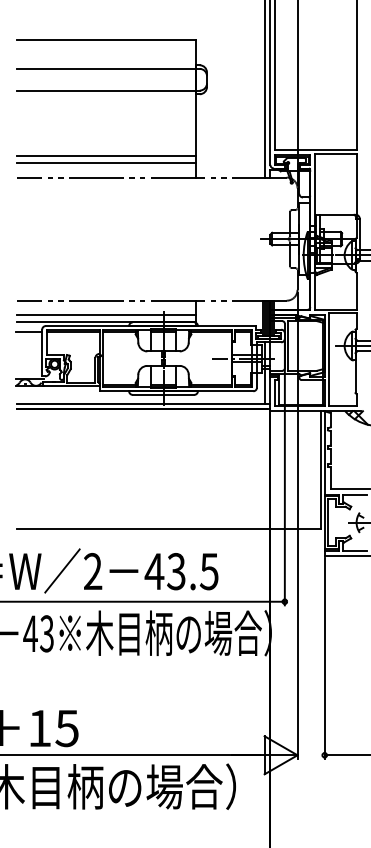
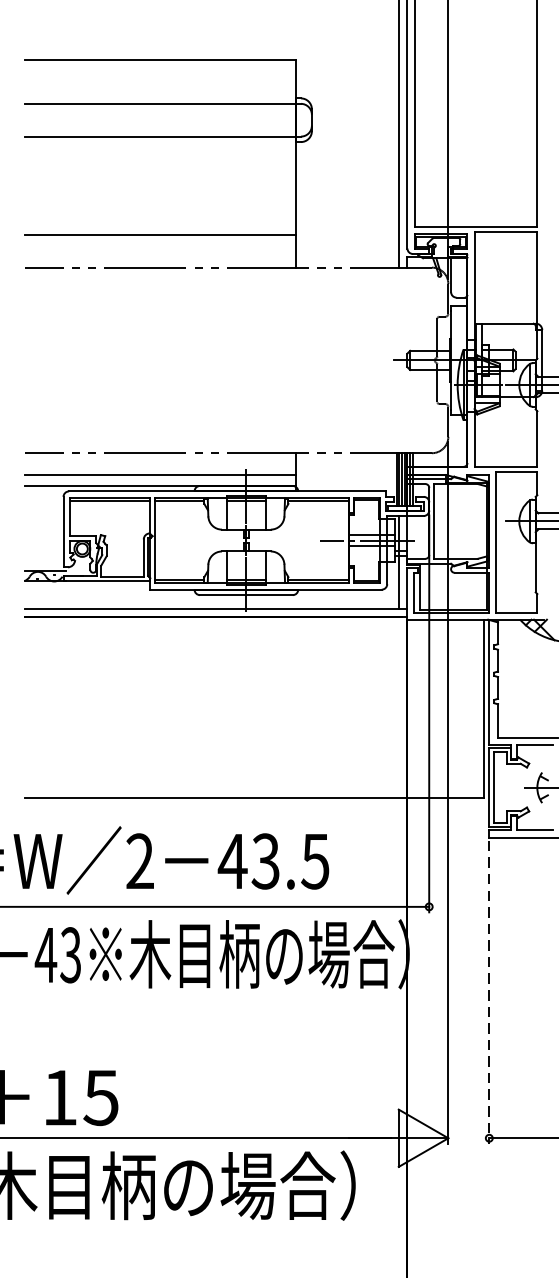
line: (106, 163) -> (160, 246), removed
line: (29, 332) -> (44, 501), removed
line: (324, 658) -> (488, 992), solid -> dashed

